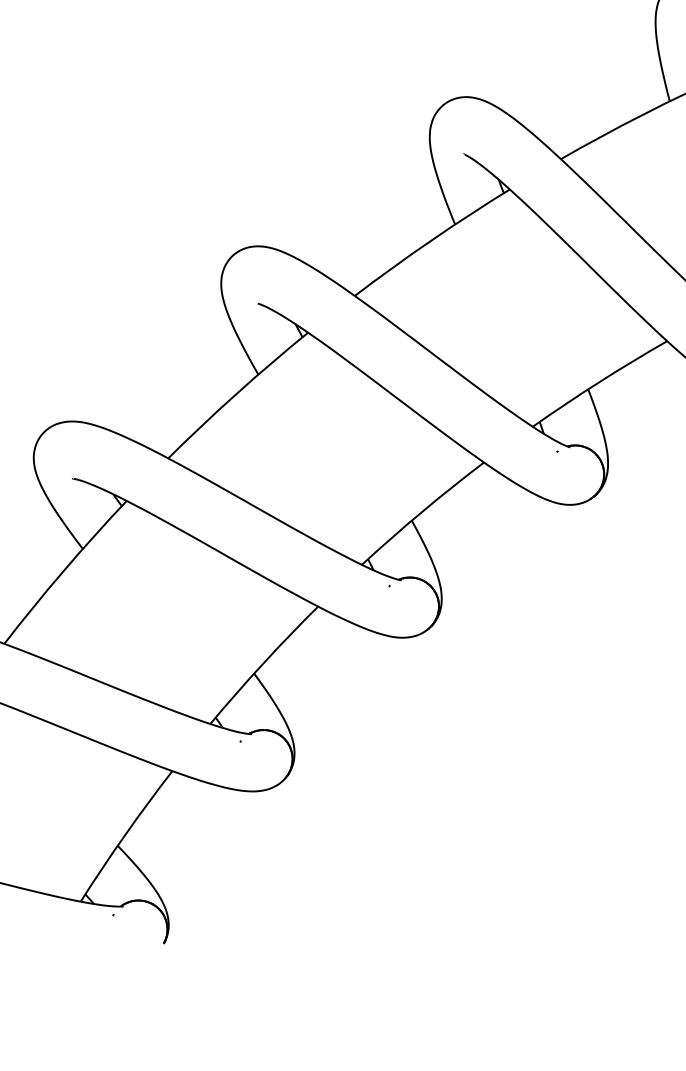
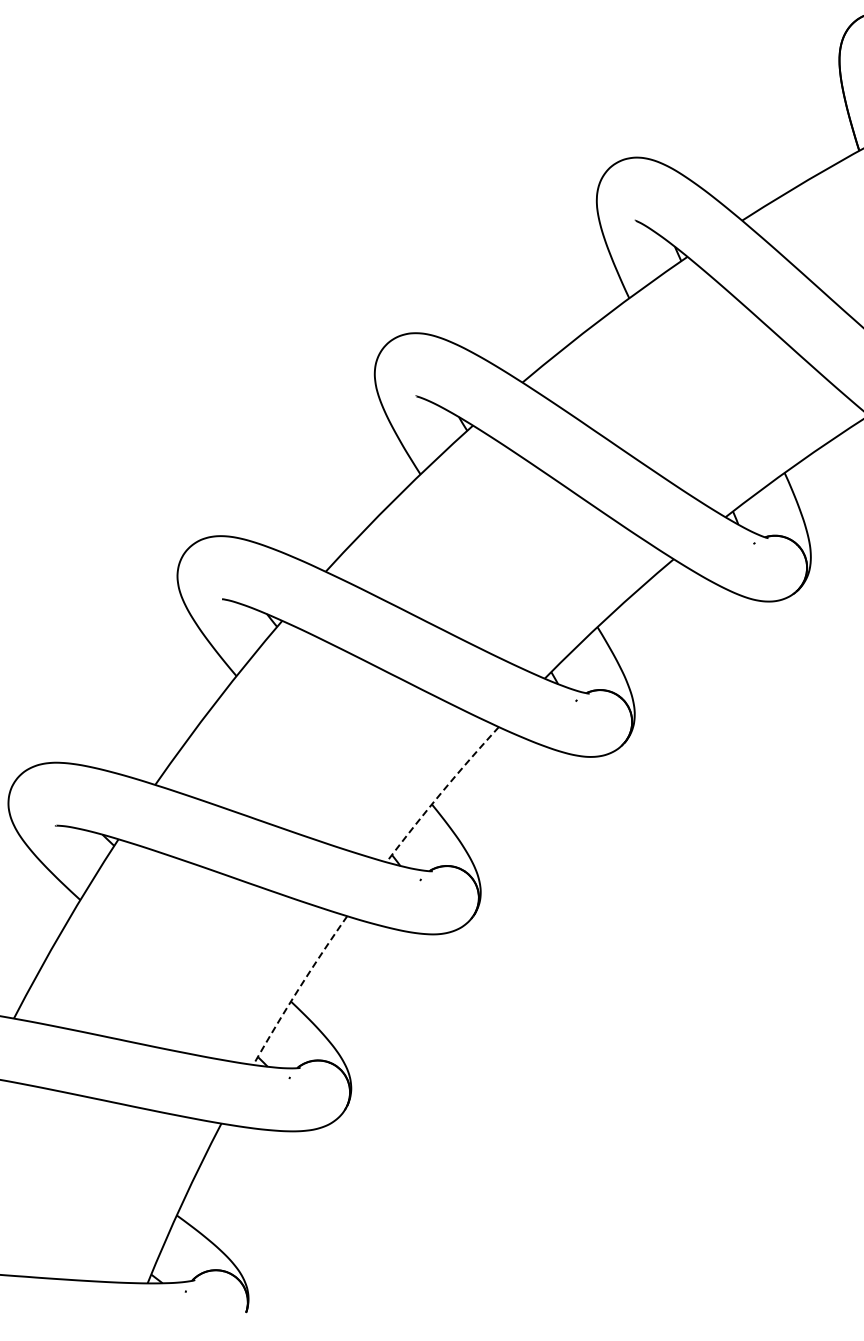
arc: (422, 512) -> (441, 793), solid -> dashed
arc: (262, 664) -> (298, 989), solid -> dashed

